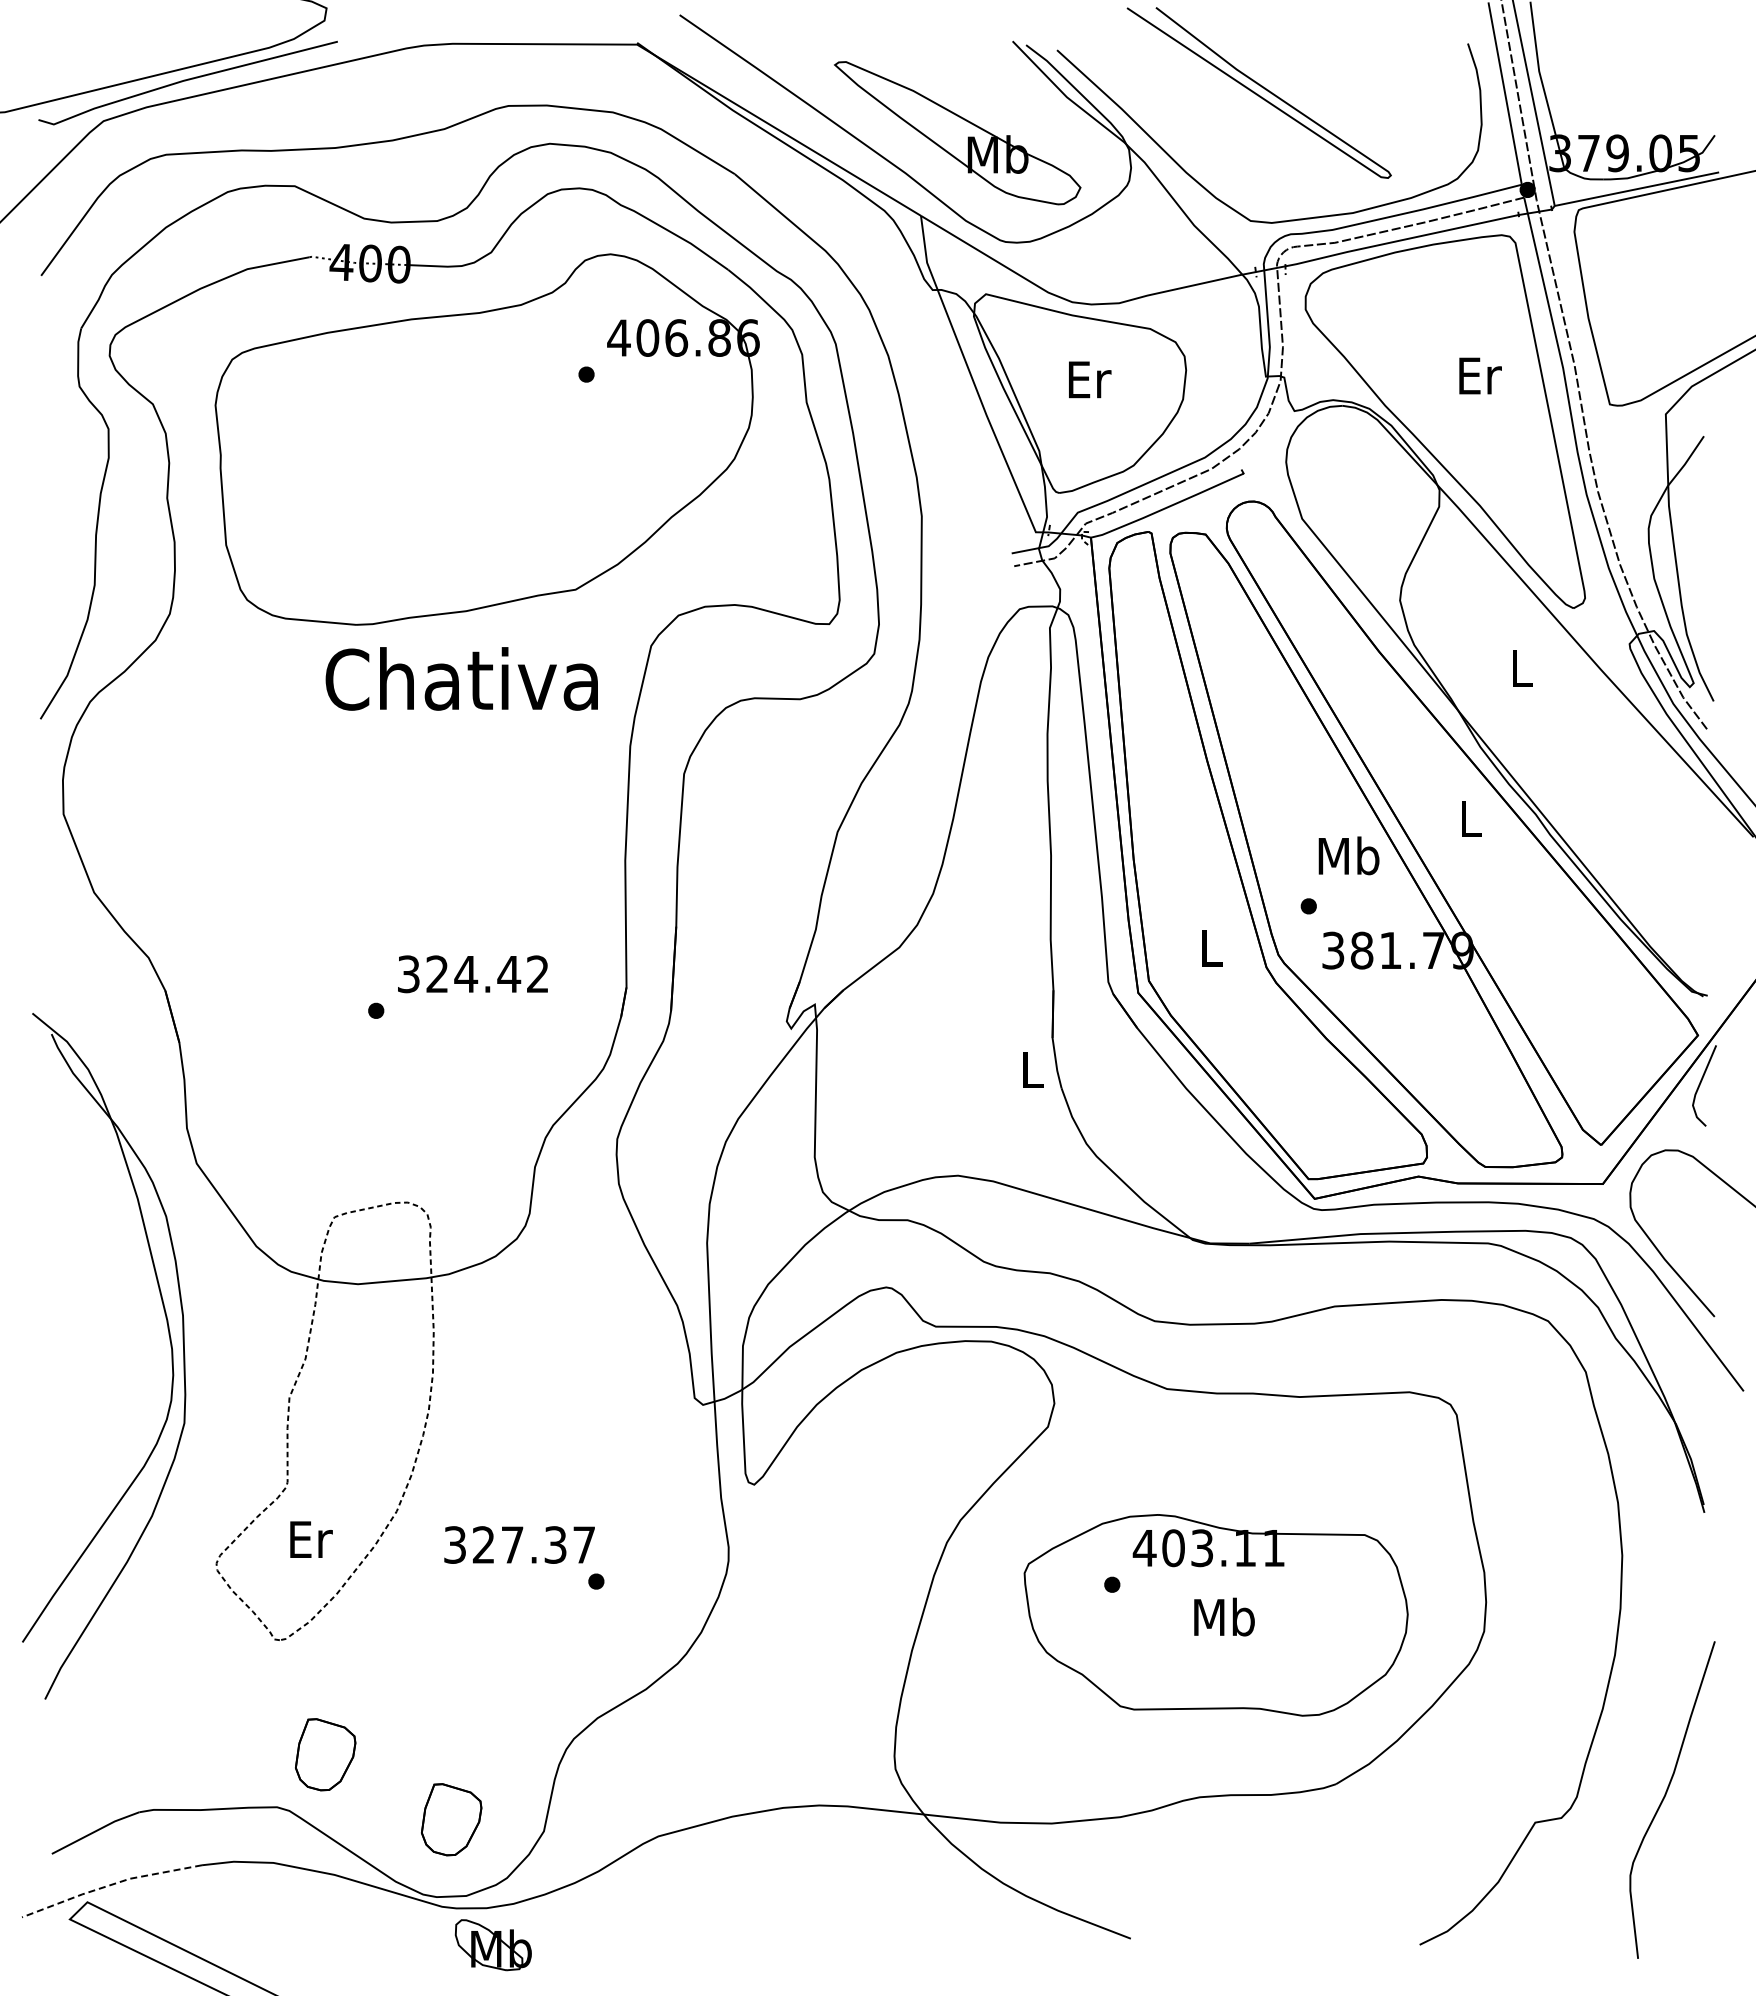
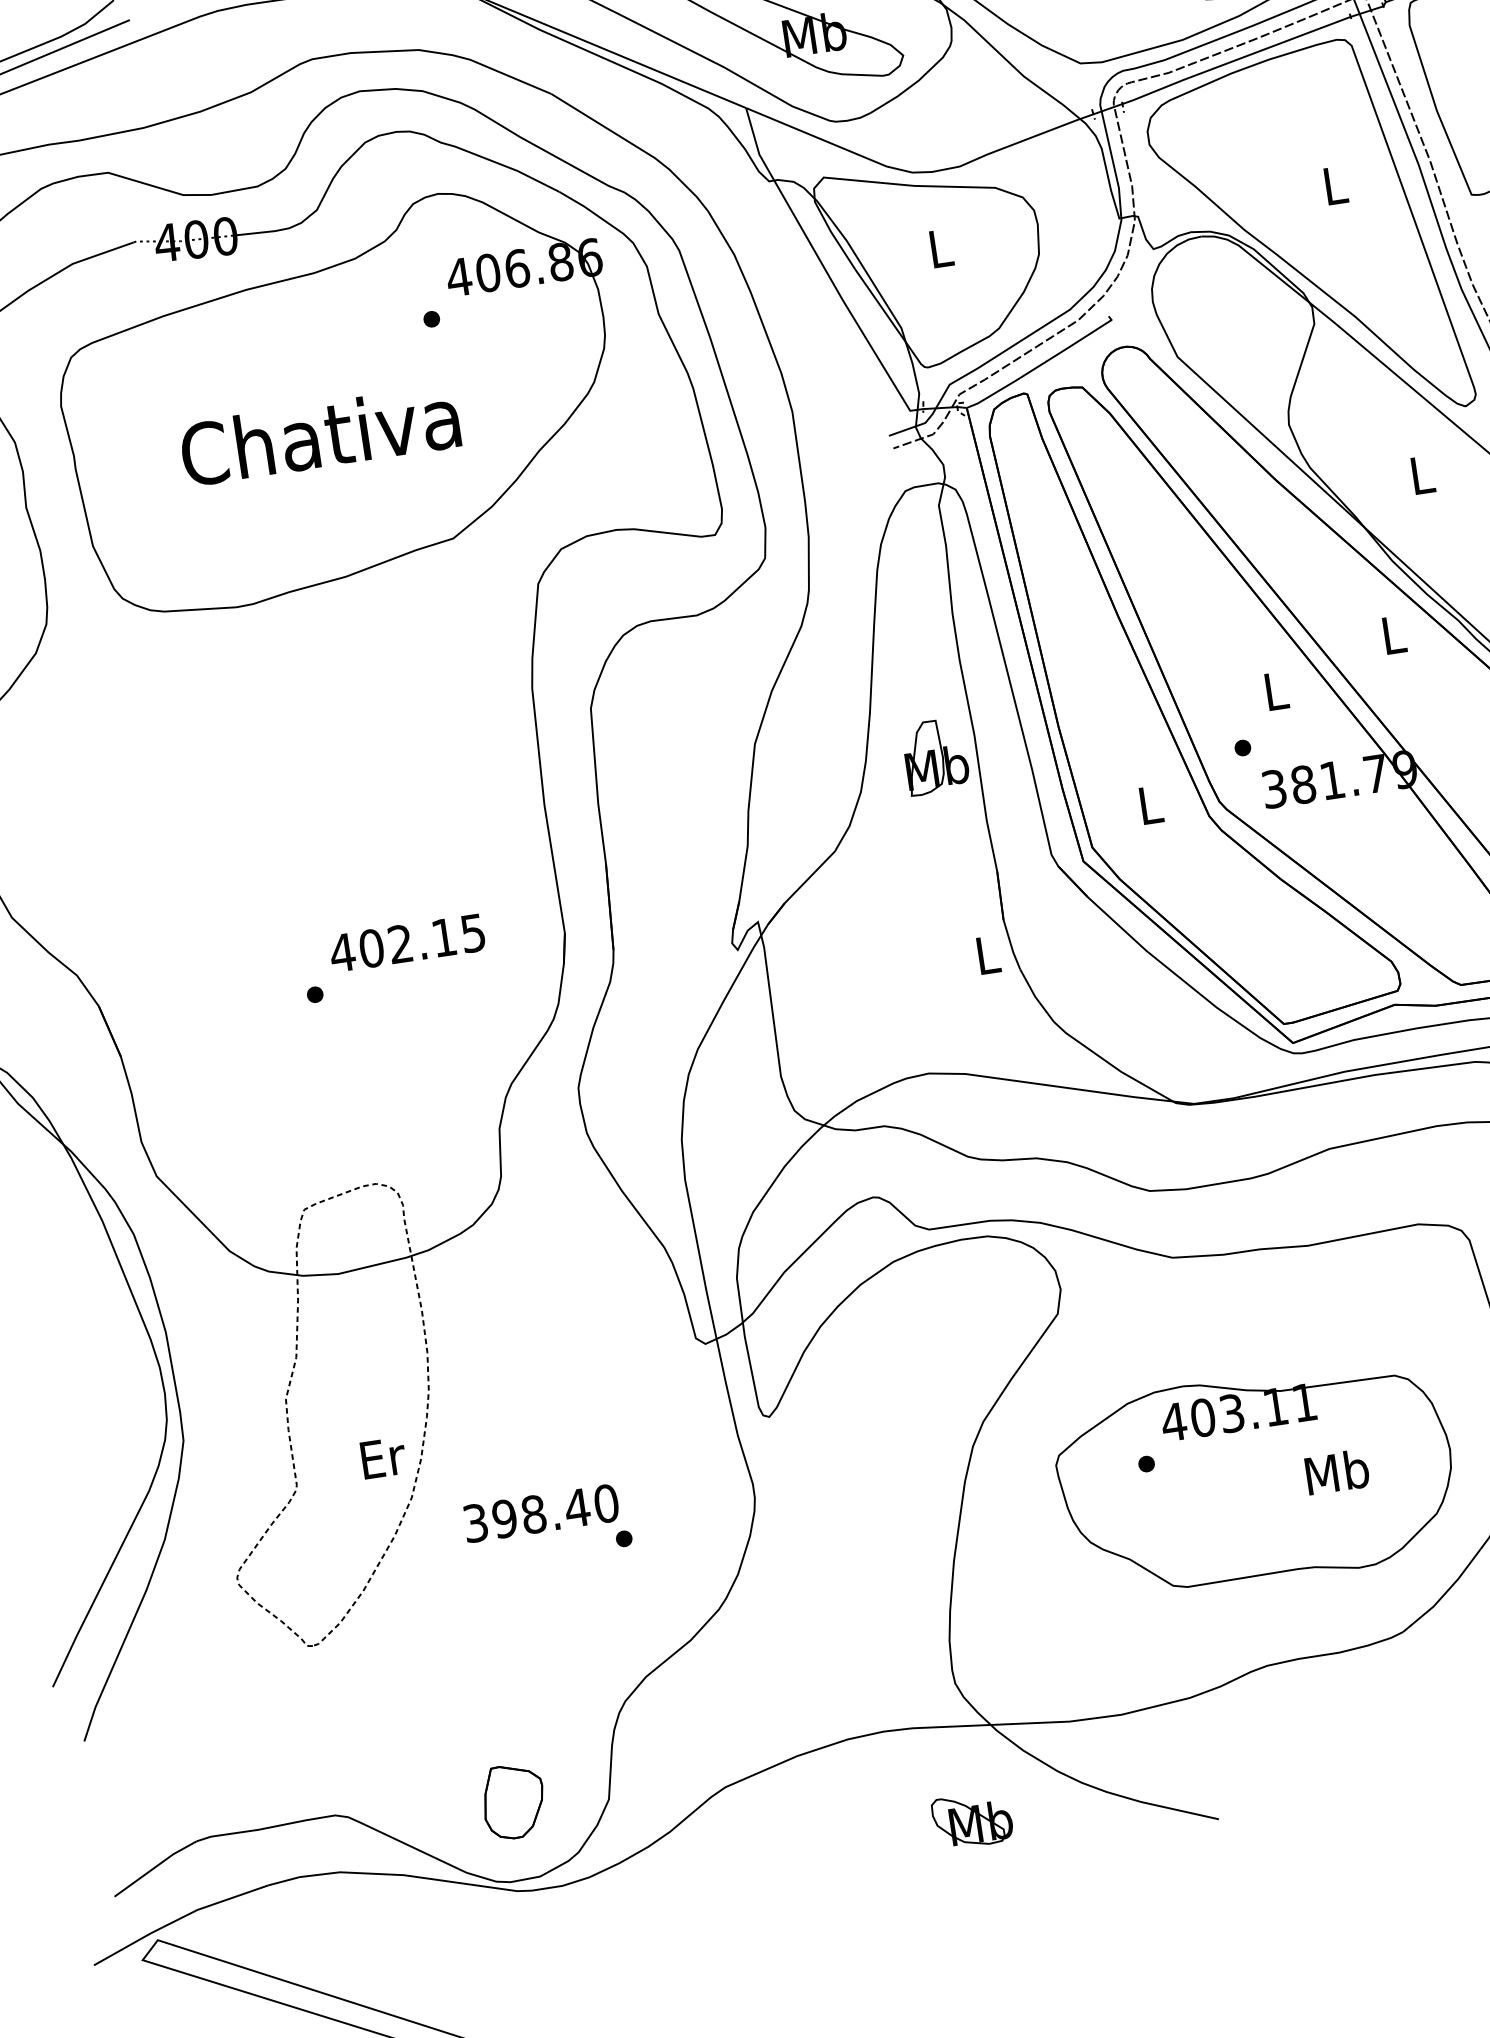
text: (1480, 375) -> (1336, 185), Er -> L
text: (1090, 379) -> (942, 248), Er -> L
text: (461, 678) -> (319, 435), moved
text: (1348, 855) -> (1275, 690), Mb -> L
part: (1010, 870) -> (935, 756), added
text: (472, 974) -> (407, 943), 324.42 -> 402.15
text: (311, 1539) -> (383, 1457), moved
text: (533, 1544) -> (555, 1510), 327.37 -> 398.40
text: (1224, 1616) -> (1337, 1471), moved
part: (325, 1754) -> (376, 1754), removed
line: (110, 1885) -> (178, 1919), dashed -> solid
part: (492, 1945) -> (971, 1820), moved

